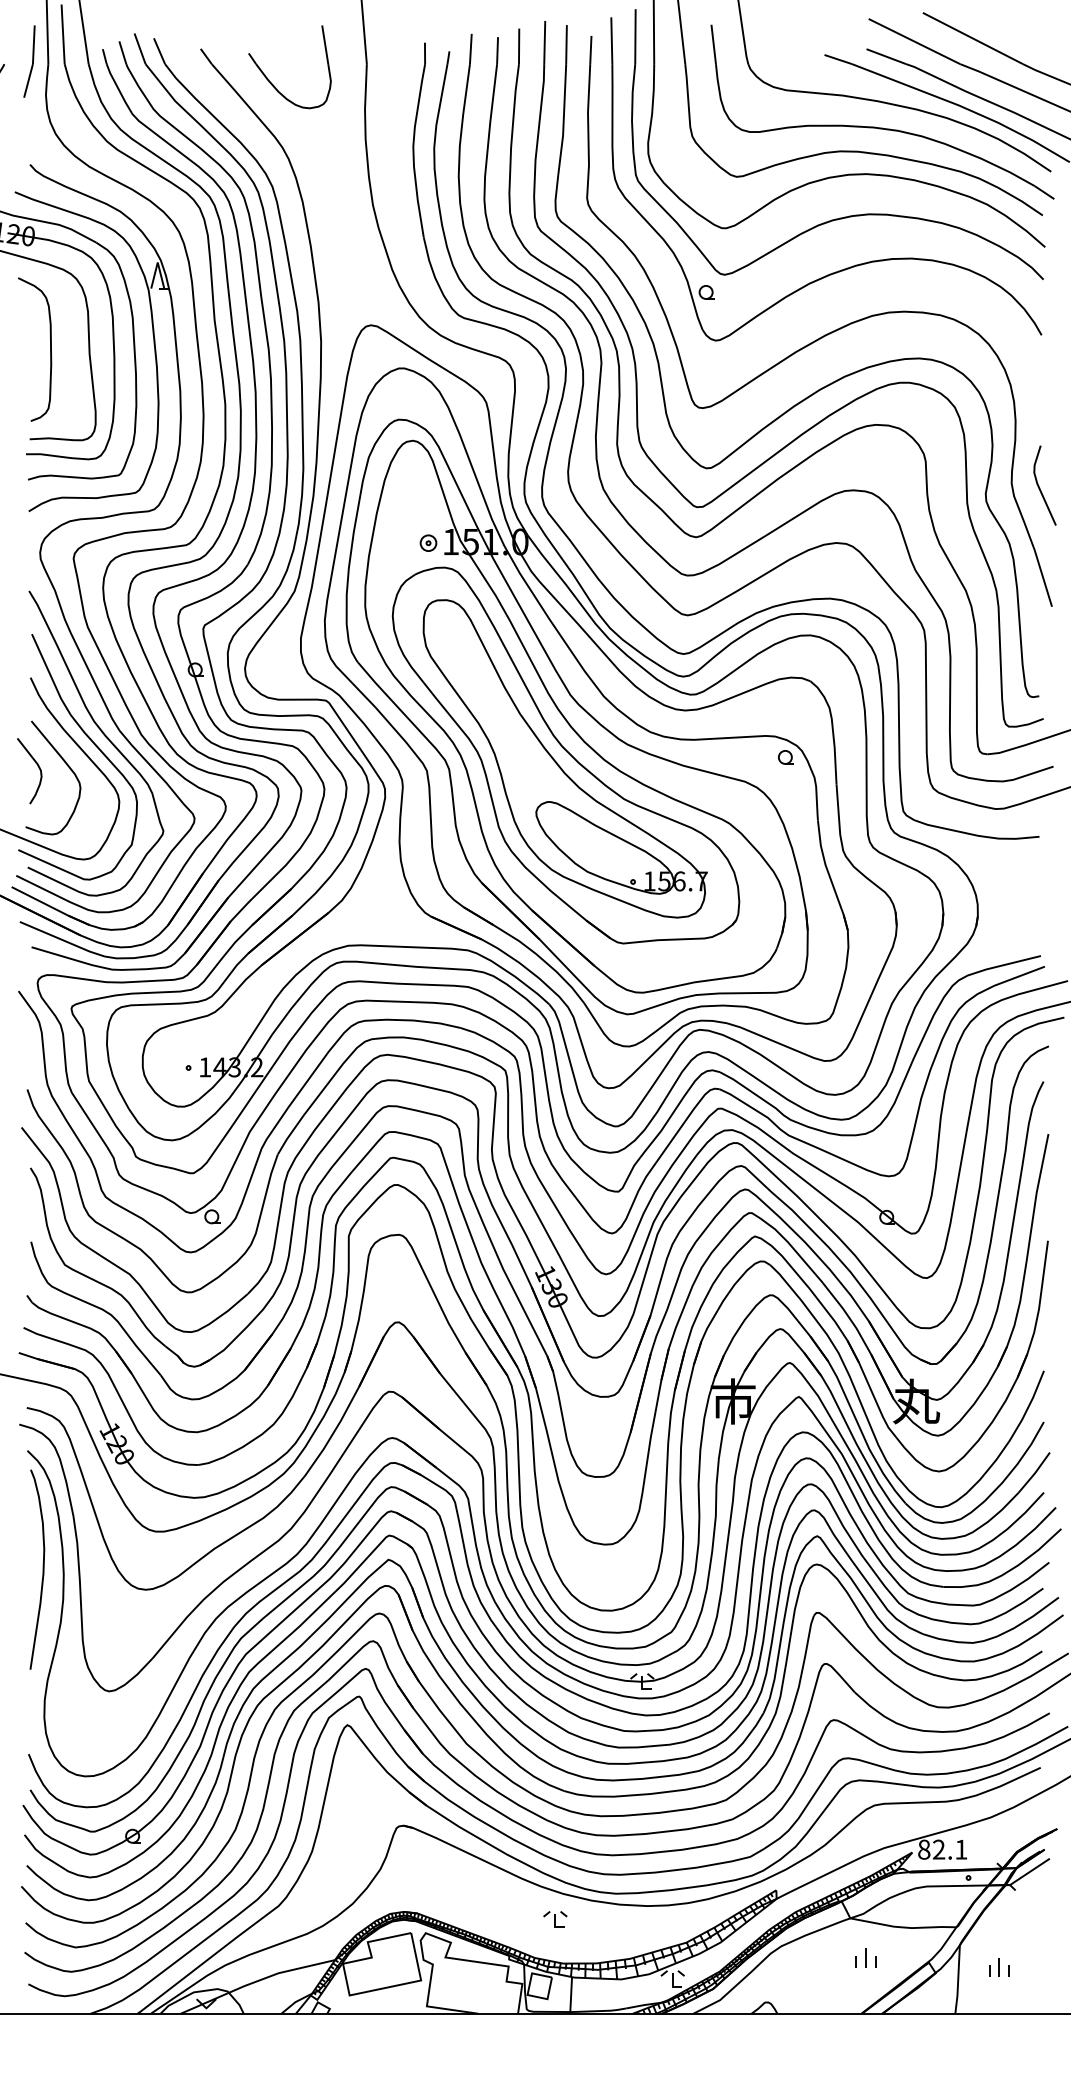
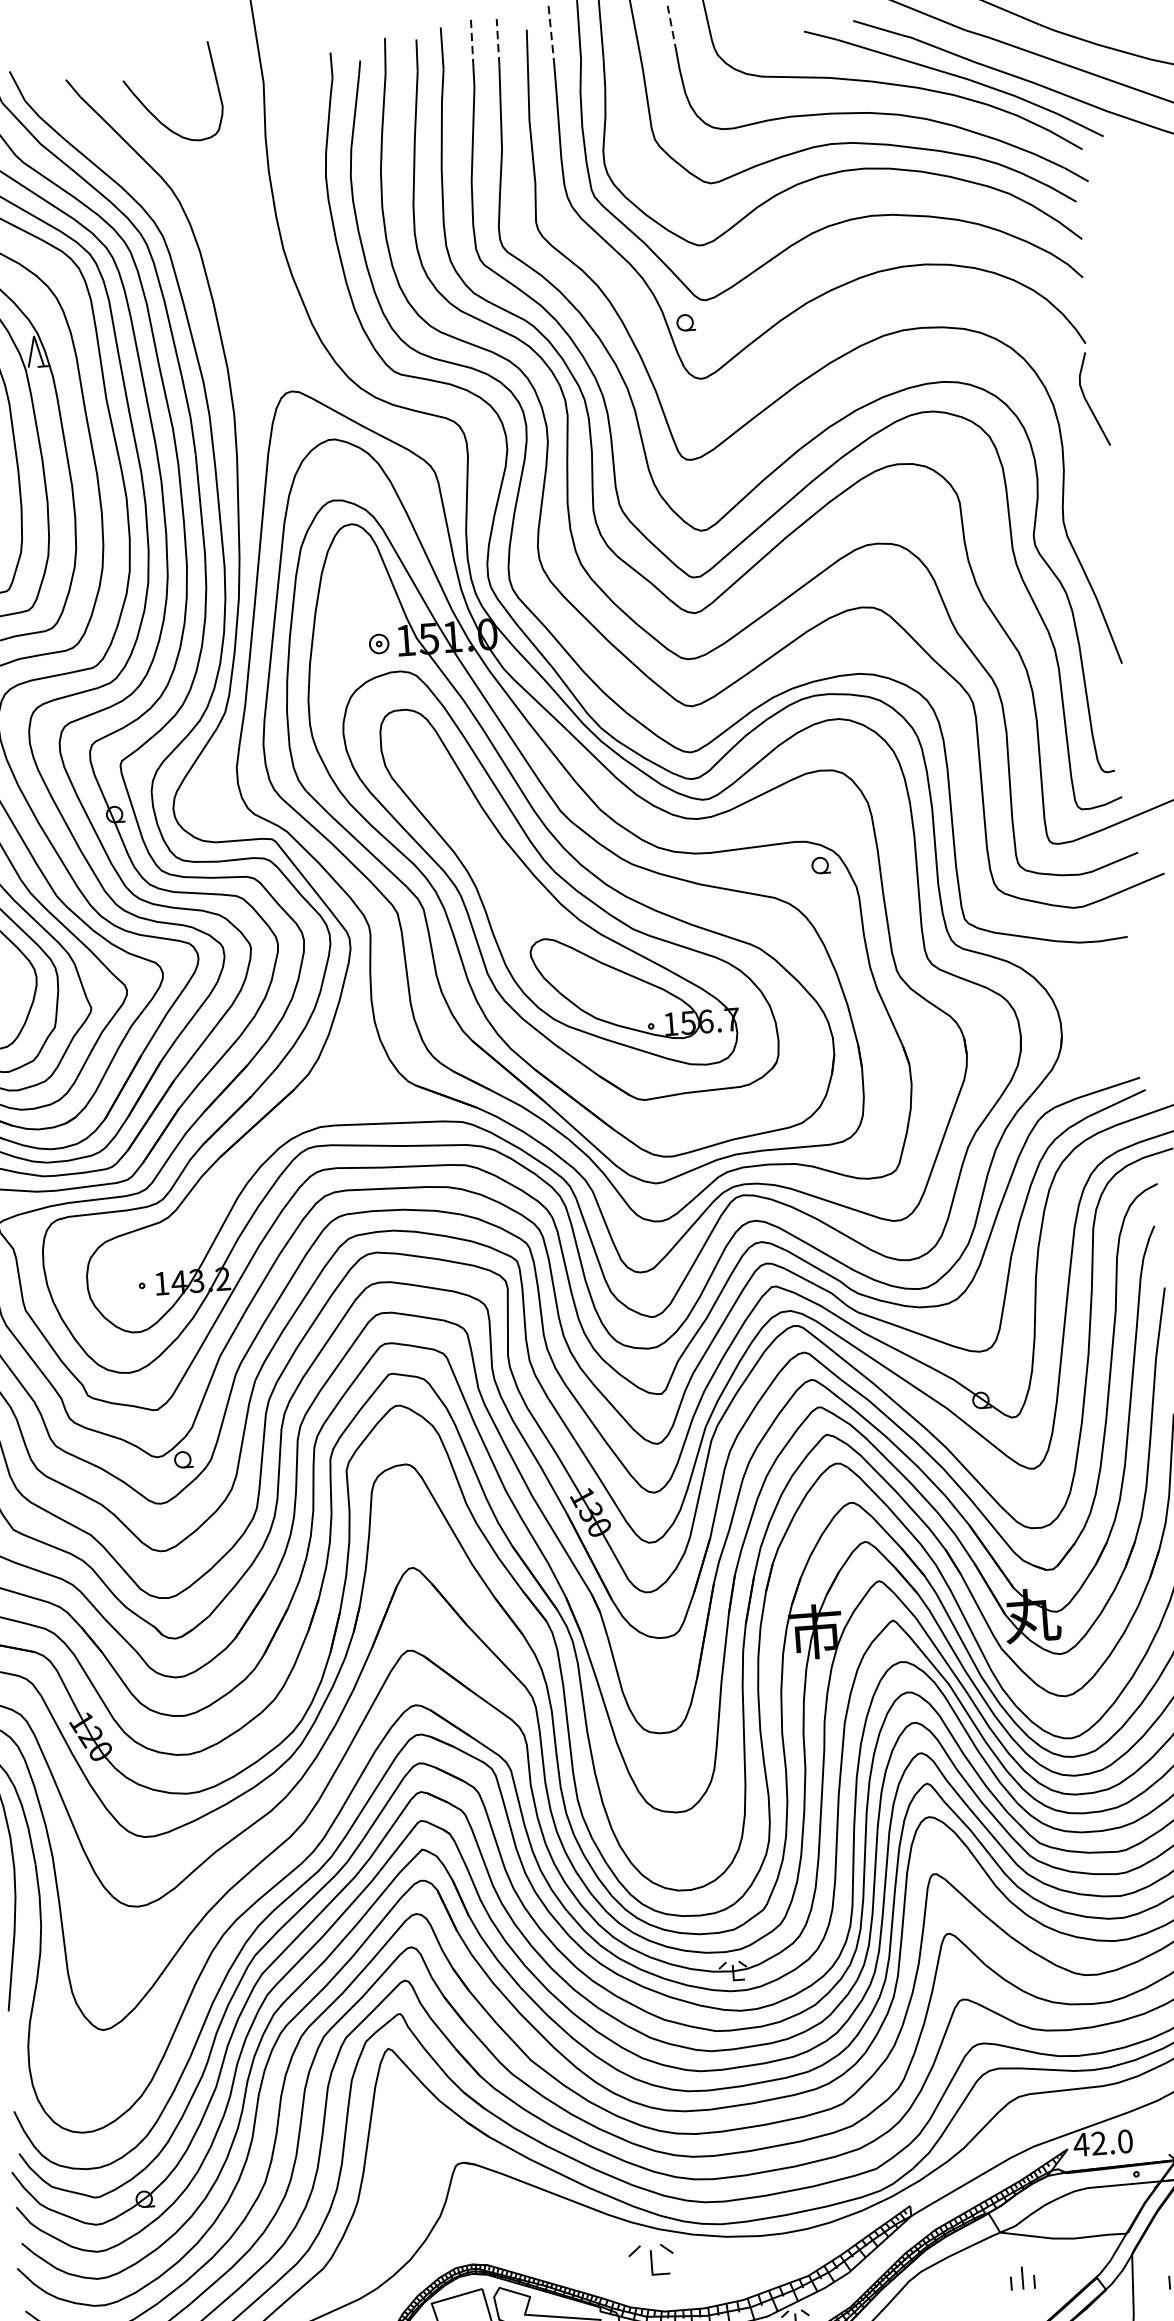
line: (611, 41) -> (550, 34), solid -> dashed
line: (544, 42) -> (471, 41), solid -> dashed
line: (566, 44) -> (498, 42), solid -> dashed
line: (713, 44) -> (671, 28), solid -> dashed
line: (1039, 485) -> (1087, 399), moved
text: (942, 1849) -> (1103, 2142), 82.1 -> 42.0
part: (555, 1919) -> (651, 2260), size x1.6

